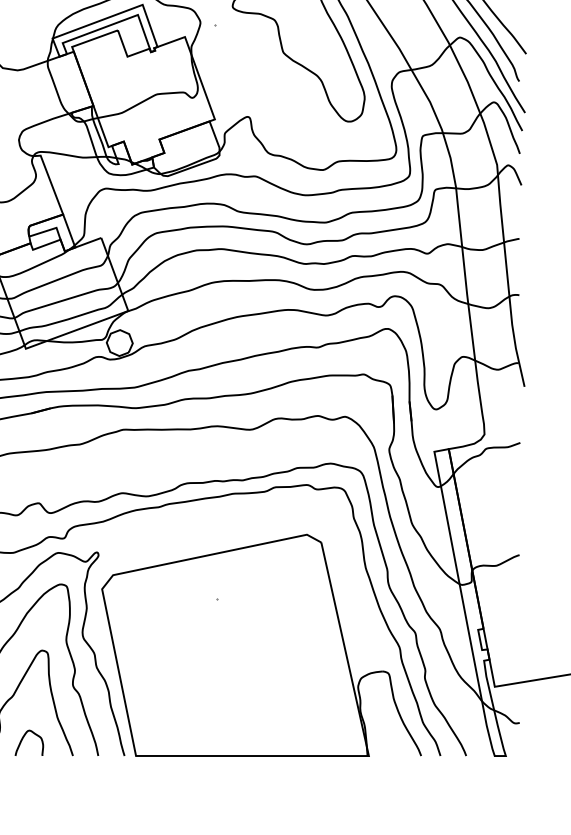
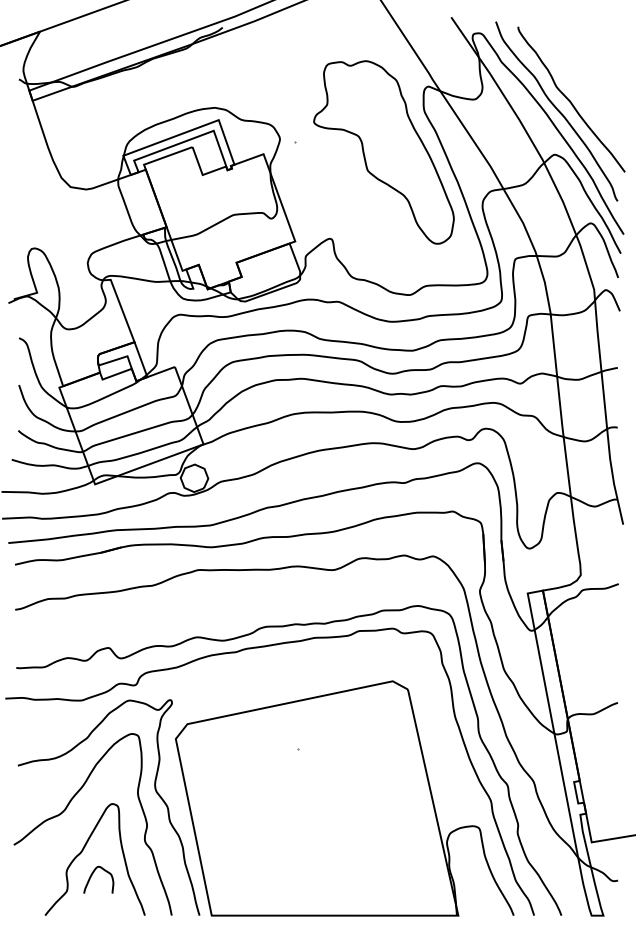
curve: (23, 738) -> (92, 875), moved

